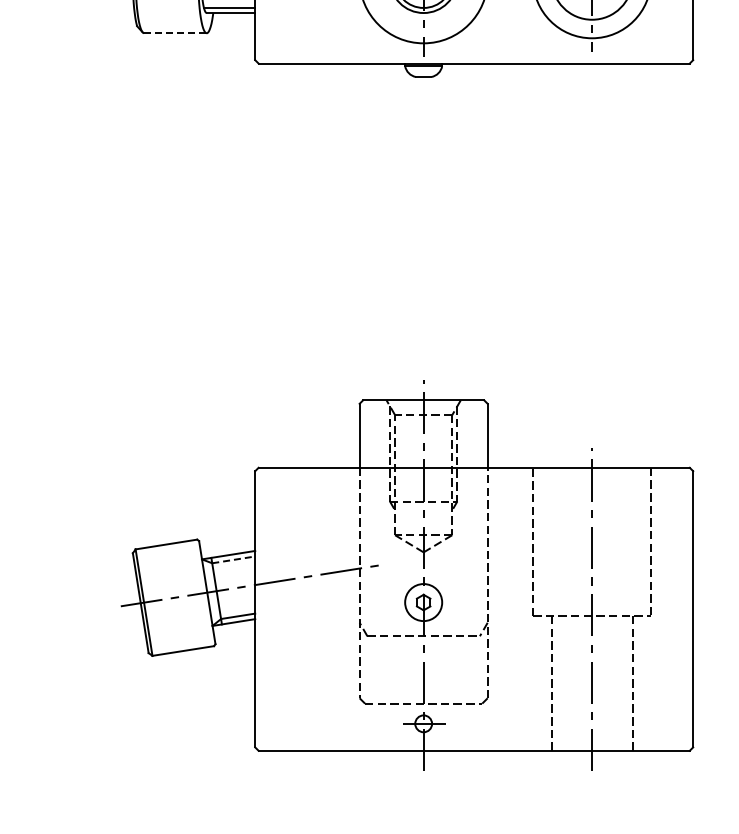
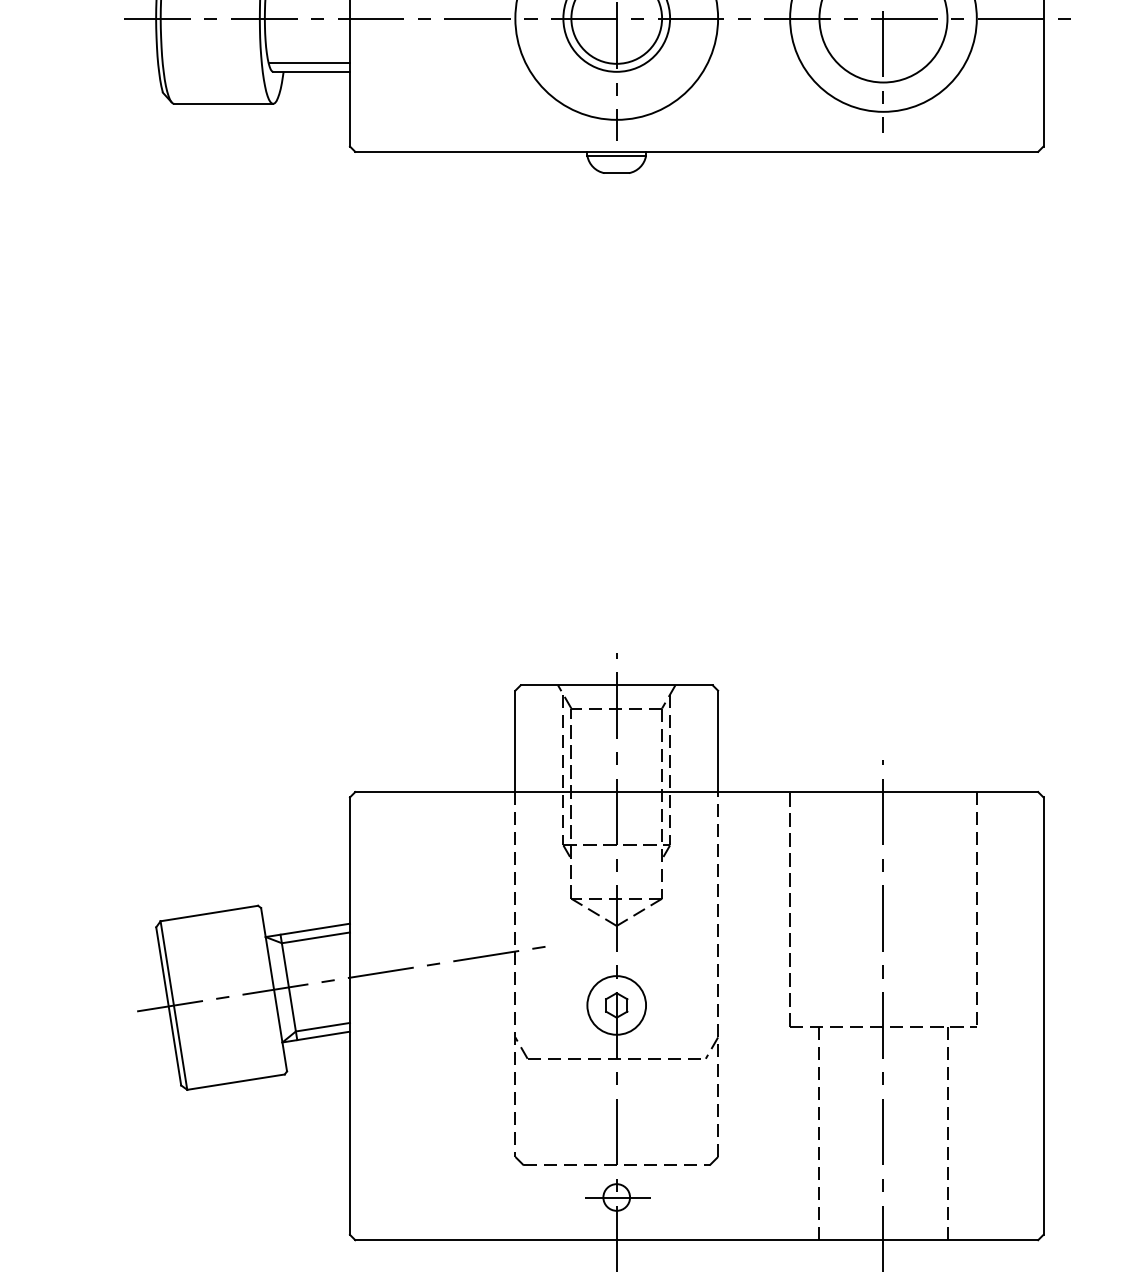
line: (175, 33) -> (223, 104), dashed -> solid
line: (233, 559) -> (315, 937), dashed -> solid

